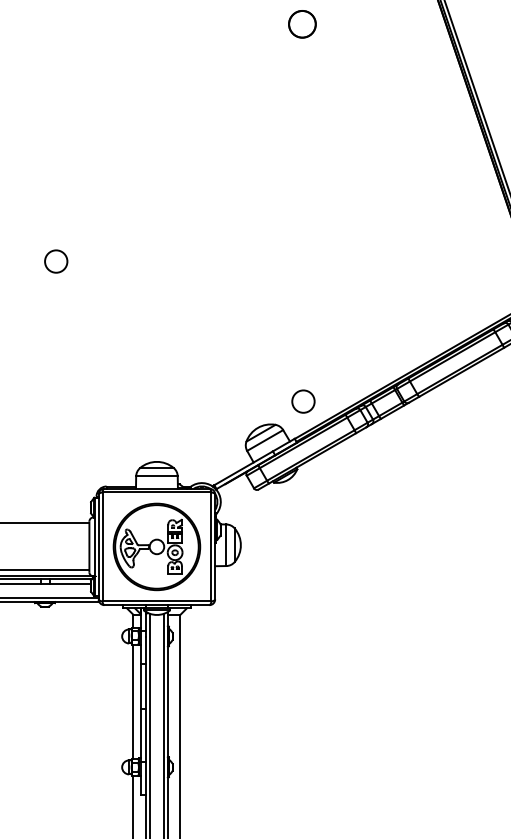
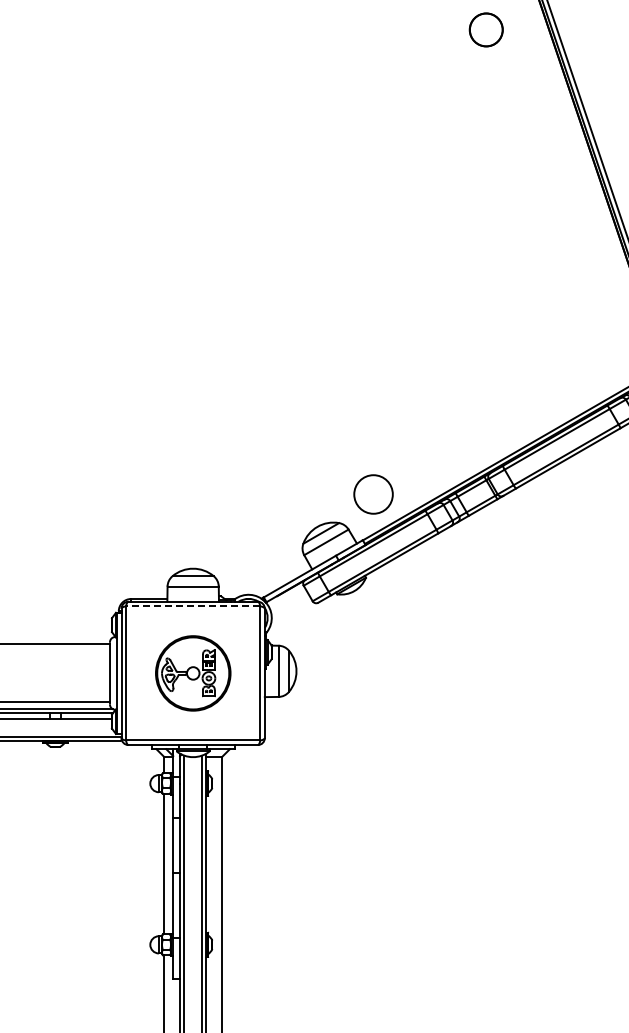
circle: (301, 23) -> (485, 29), moved
circle: (55, 261) -> (68, 321), removed
circle: (303, 401) -> (373, 494), size x1.4
line: (156, 492) -> (192, 606), solid -> dashed
part: (157, 547) -> (193, 673), size x0.7

